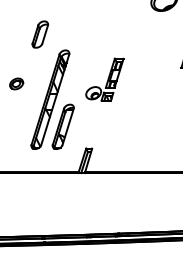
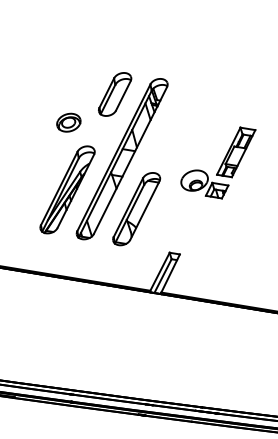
part: (40, 34) -> (115, 94), moved
part: (104, 79) -> (216, 160), moved
part: (22, 122) -> (68, 190), added

